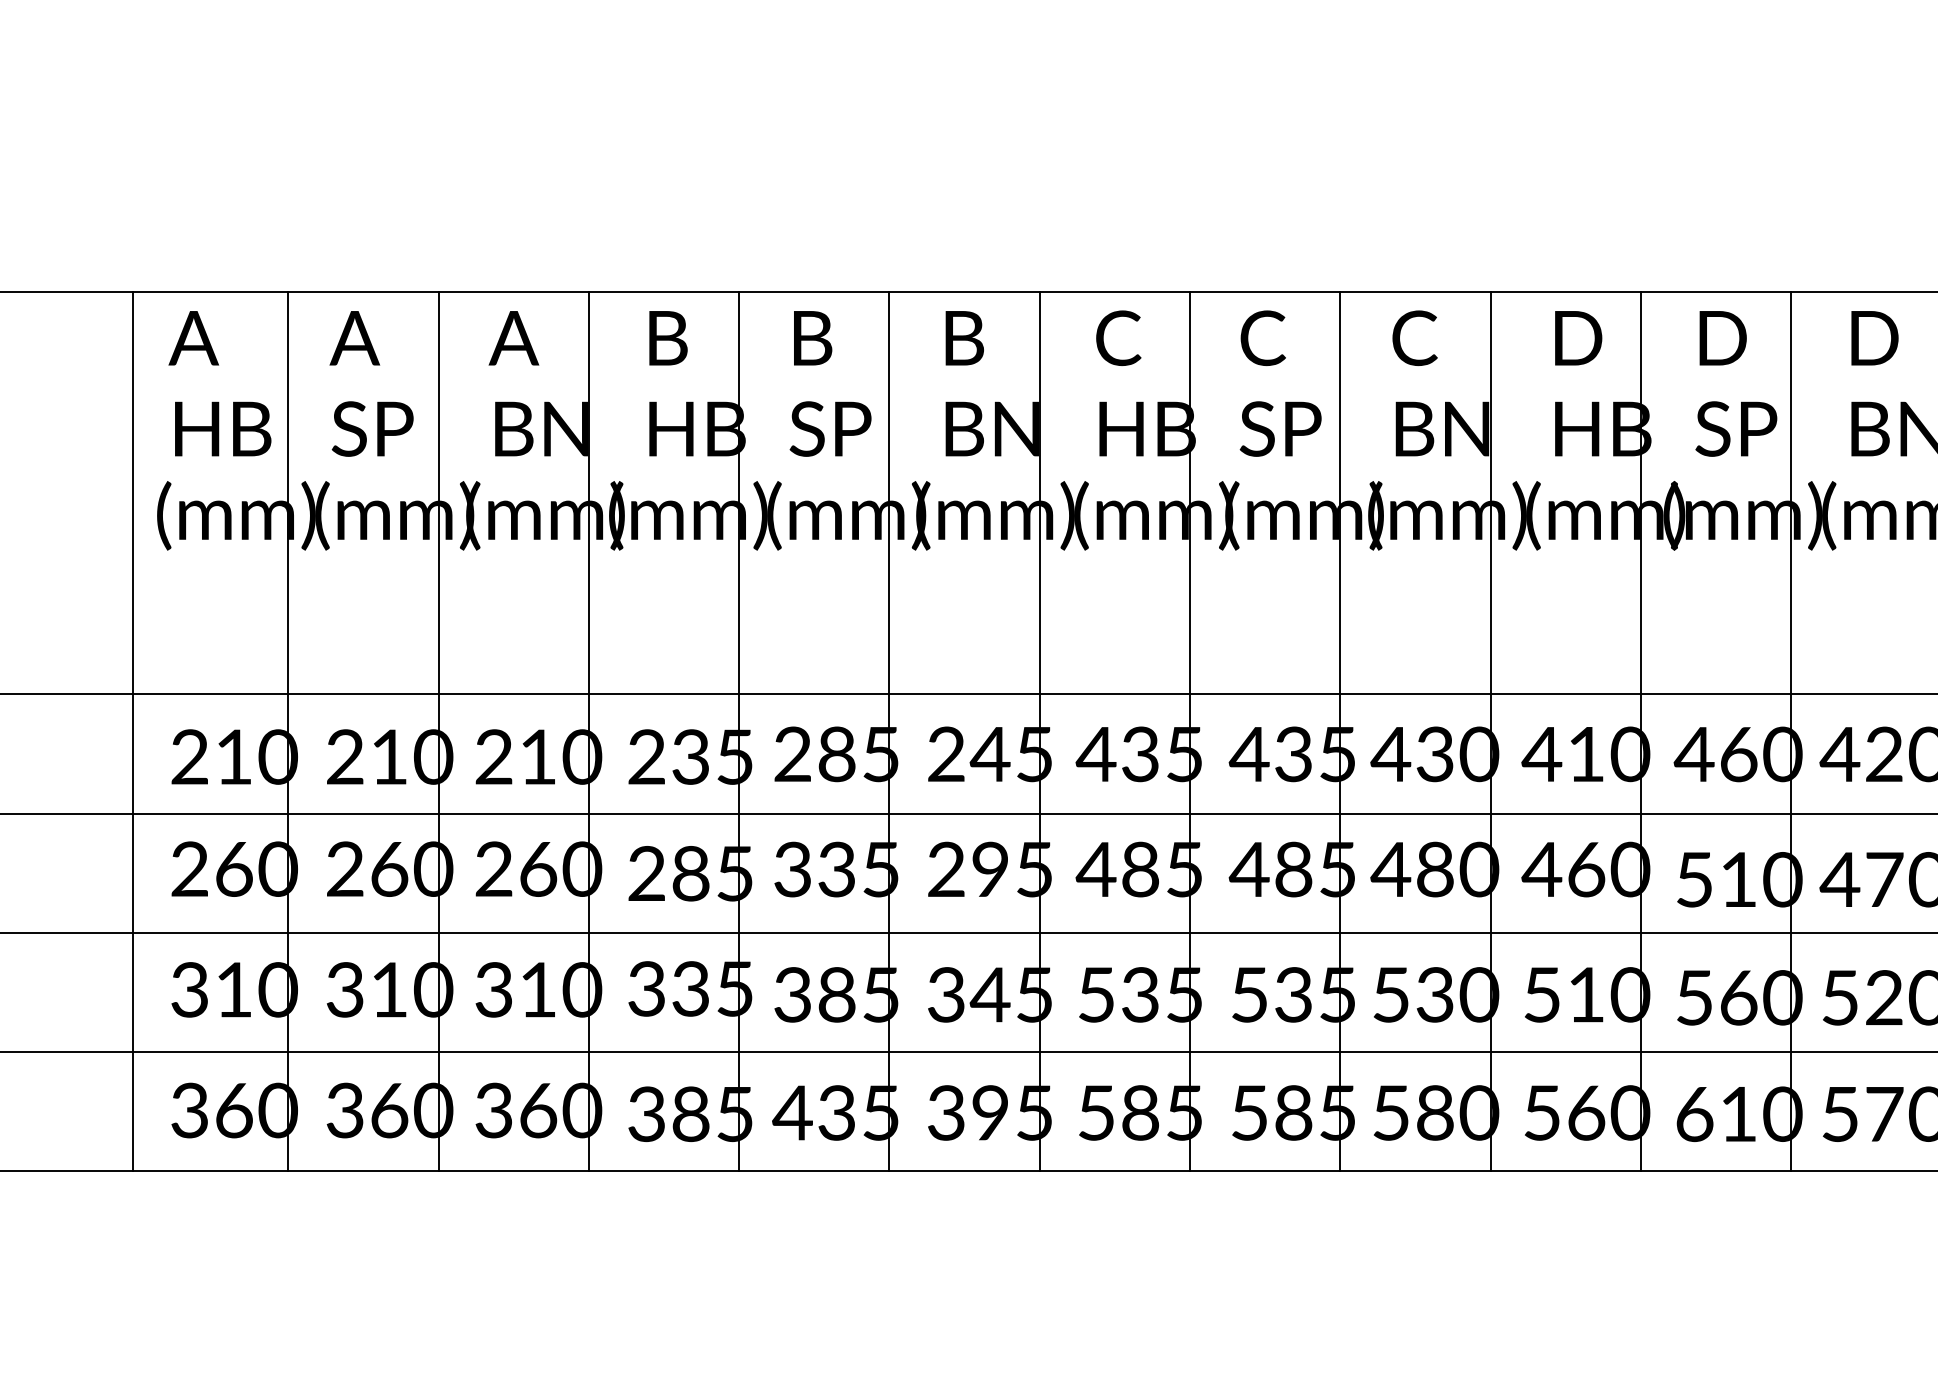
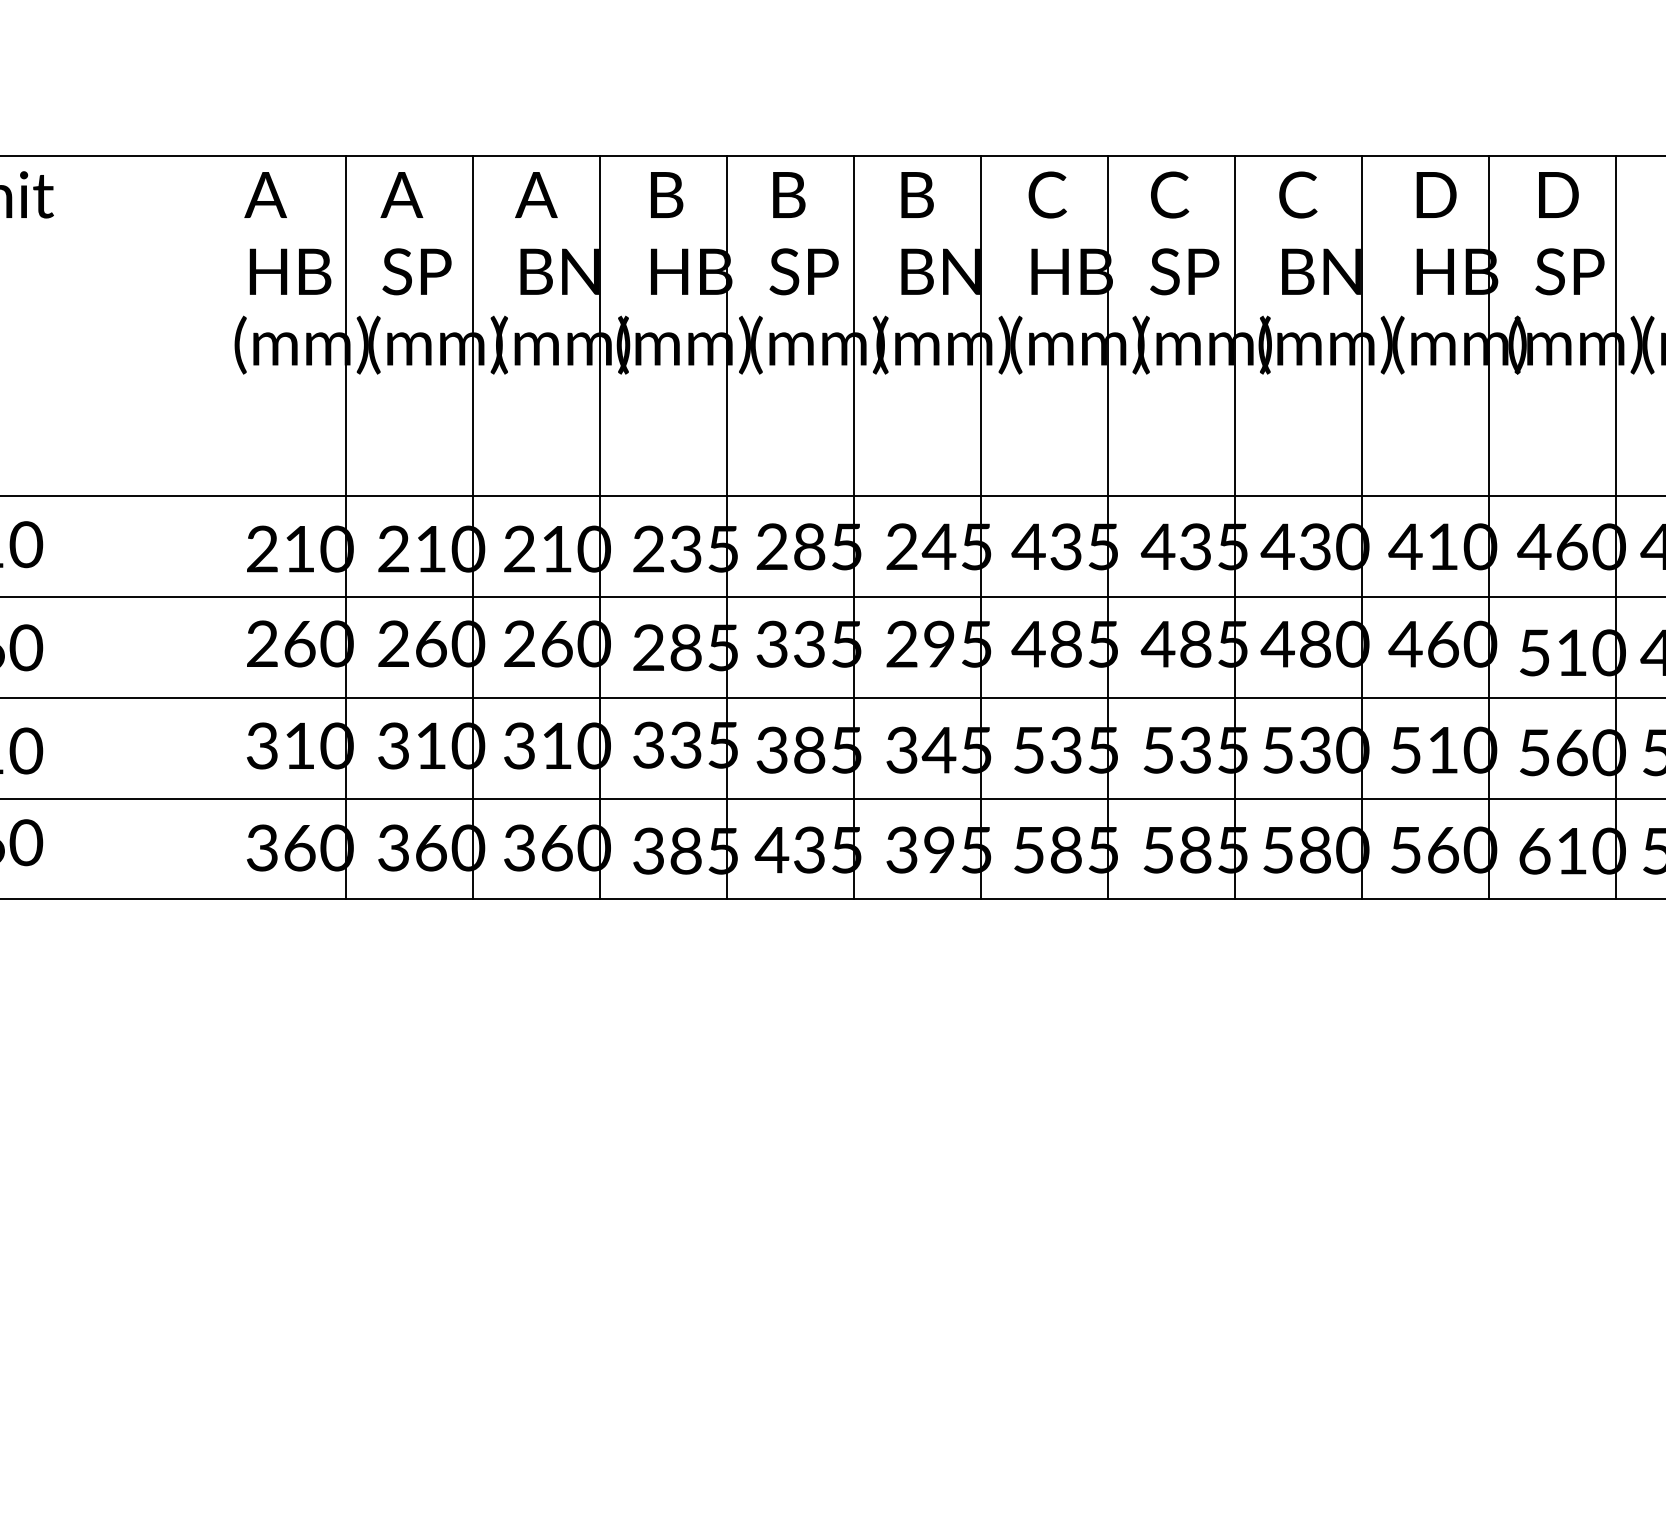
line: (133, 731) -> (214, 527), removed

